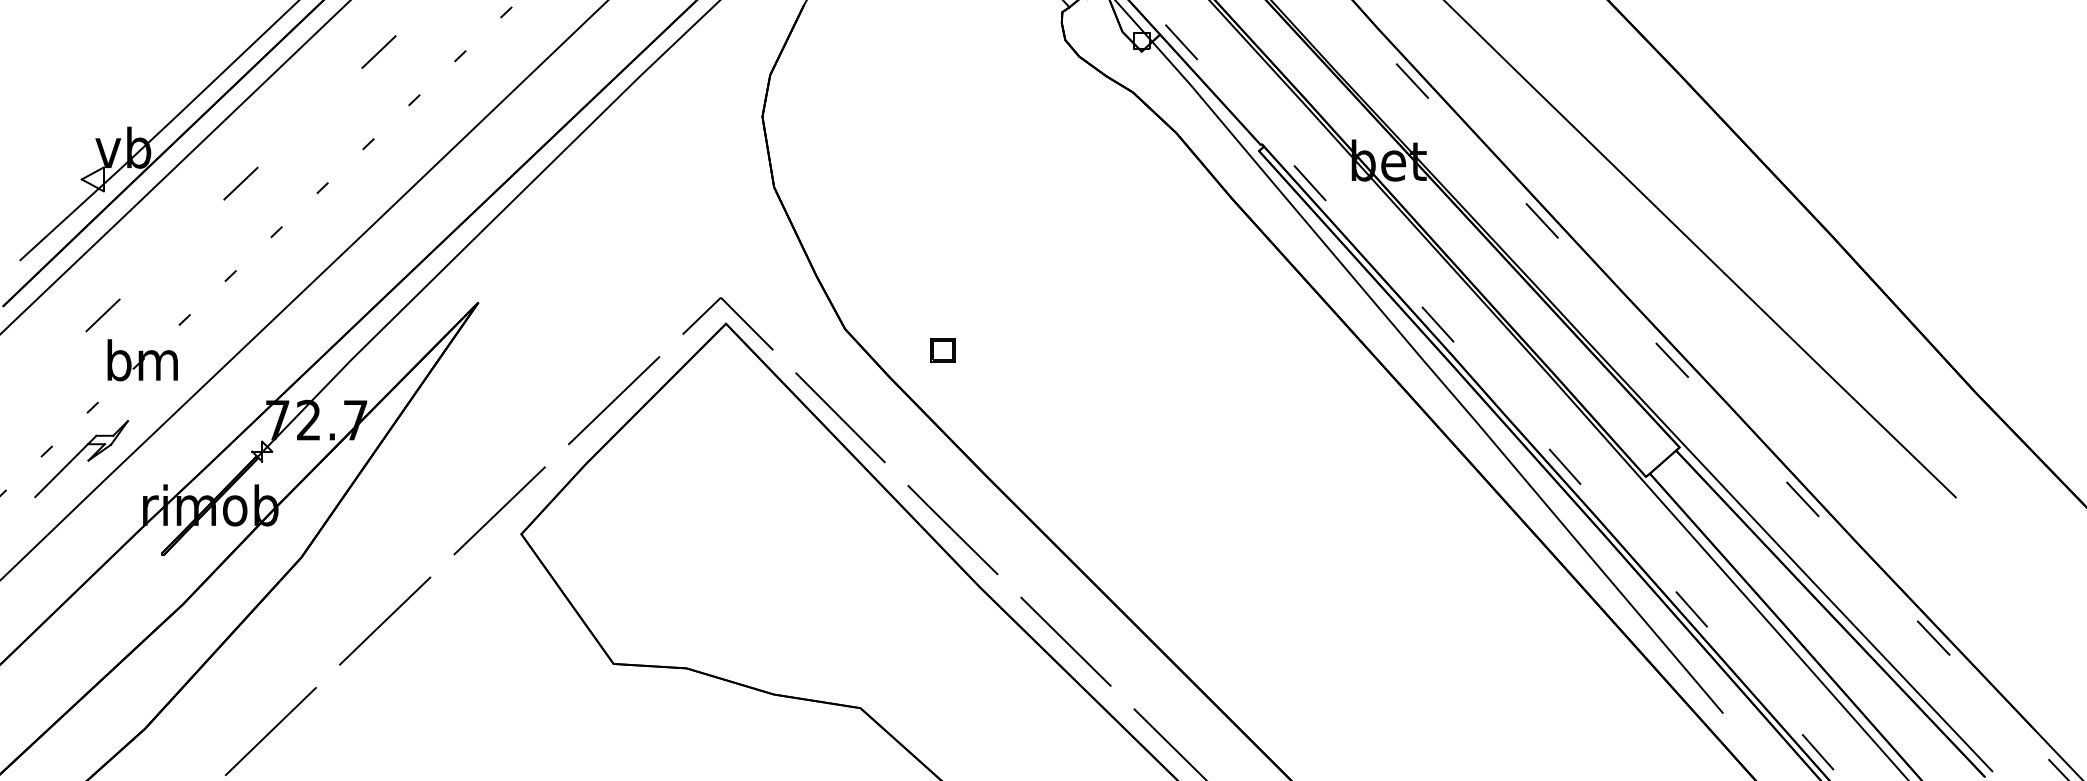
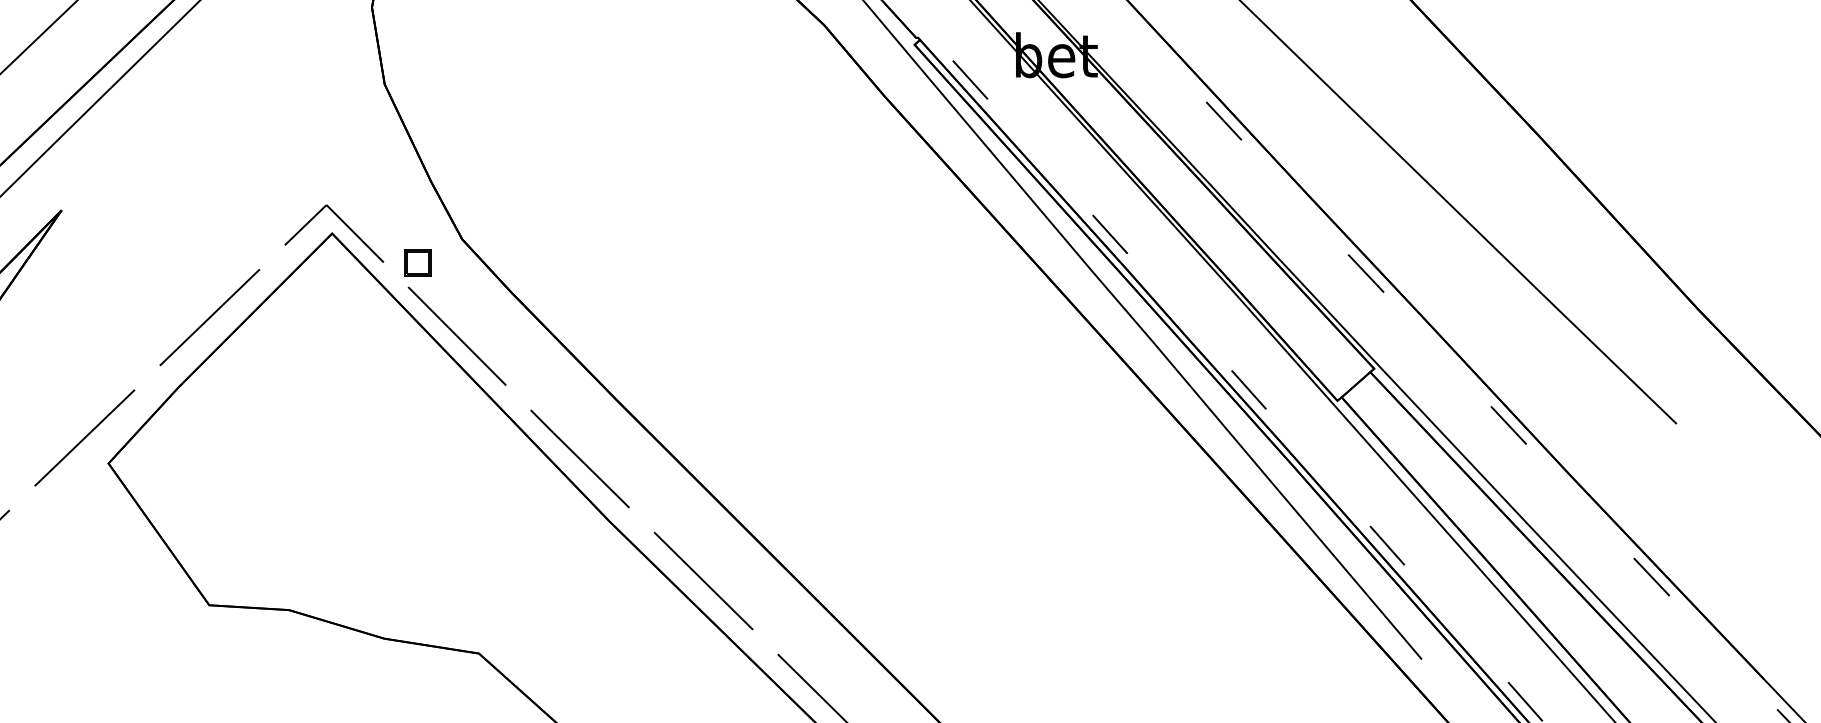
part: (942, 350) -> (417, 262), moved

